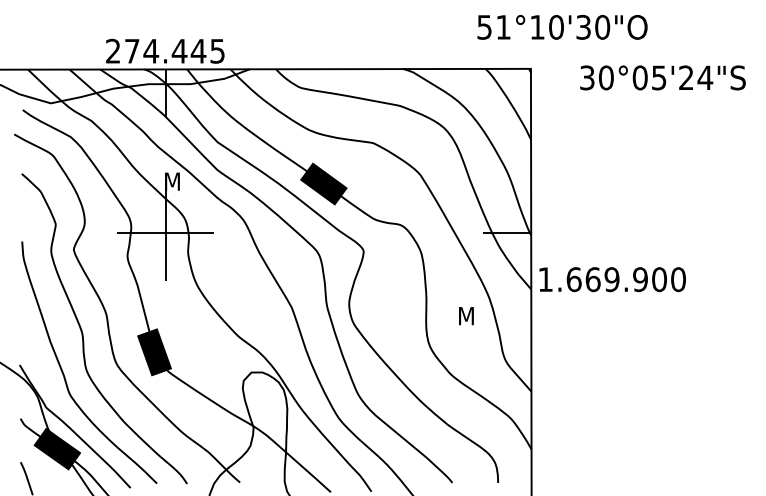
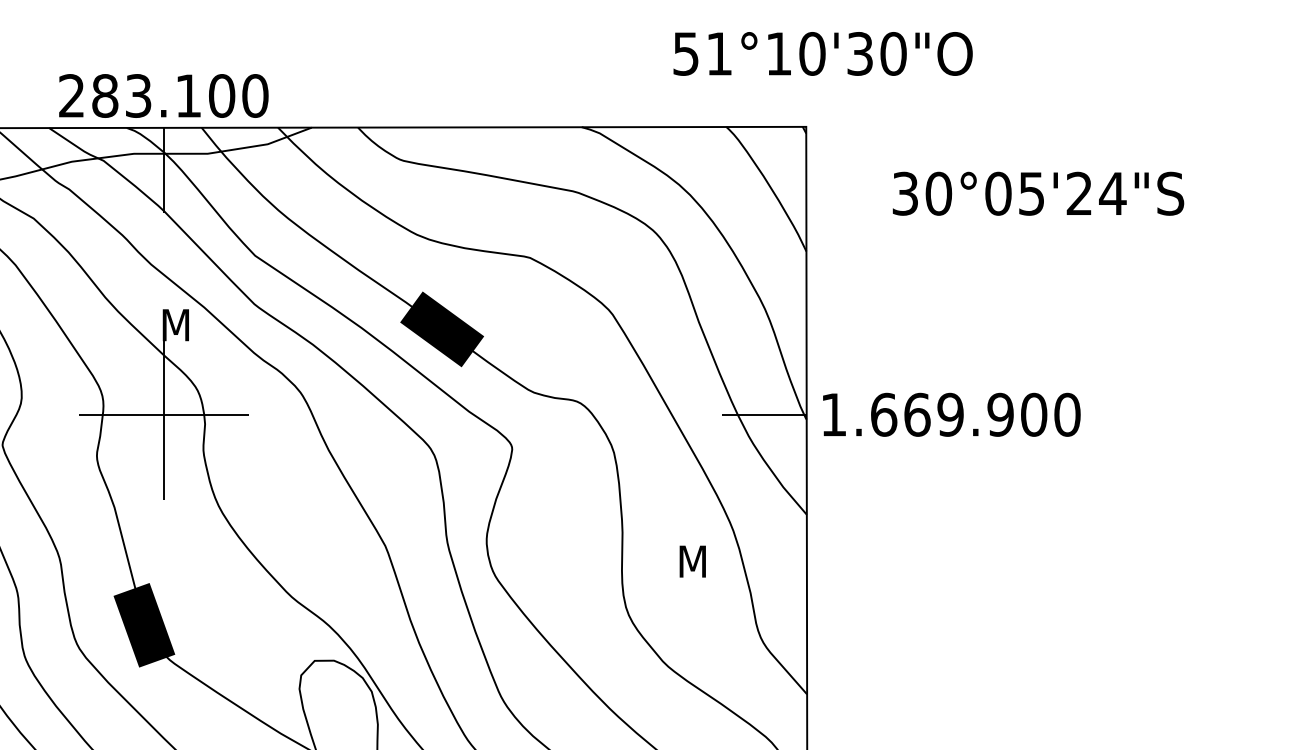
text: (562, 27) -> (823, 54), moved
text: (174, 50) -> (179, 94), 274.445 -> 283.100
text: (662, 77) -> (1037, 193), moved
text: (612, 279) -> (951, 414), moved

